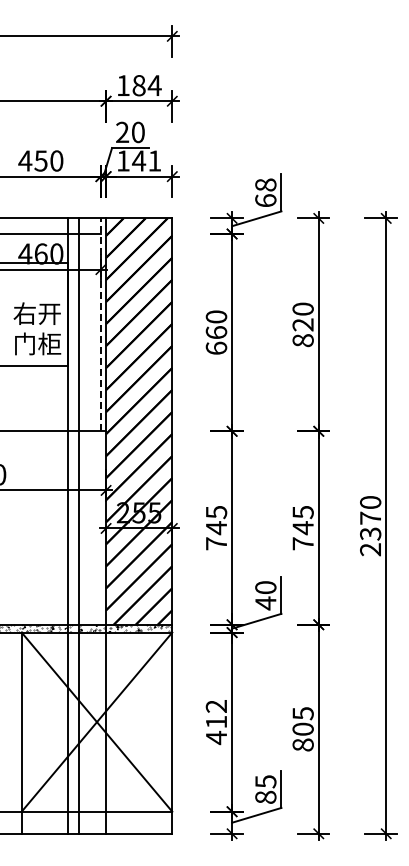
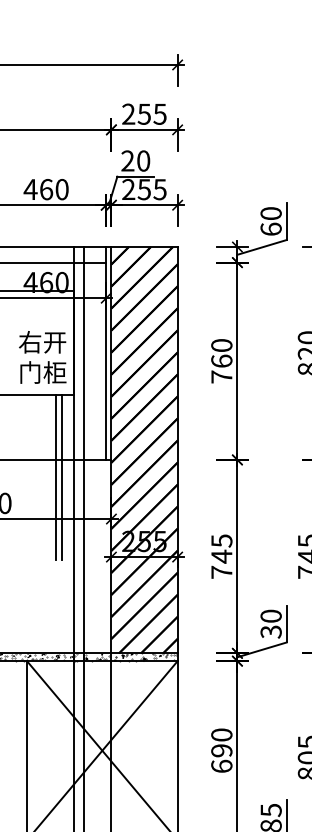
text: (138, 85) -> (143, 114), 184 -> 255
text: (40, 160) -> (45, 189), 450 -> 460
text: (138, 160) -> (143, 189), 141 -> 255
text: (265, 184) -> (270, 213), 68 -> 60
line: (100, 324) -> (105, 353), dashed -> solid
text: (216, 347) -> (221, 376), 660 -> 760
line: (50, 448) -> (55, 477), added
line: (56, 448) -> (61, 477), added
text: (265, 603) -> (270, 632), 40 -> 30
text: (216, 722) -> (221, 751), 412 -> 690

